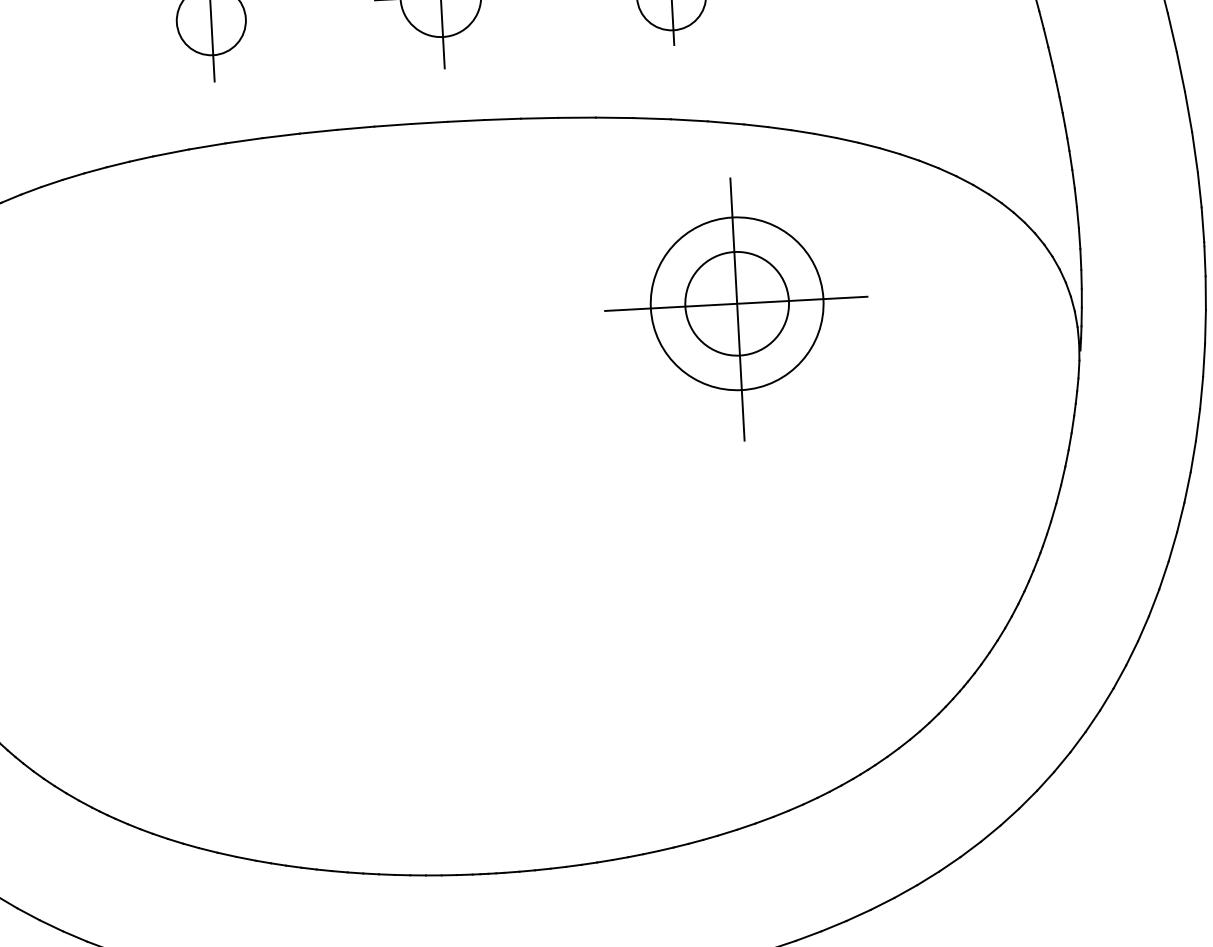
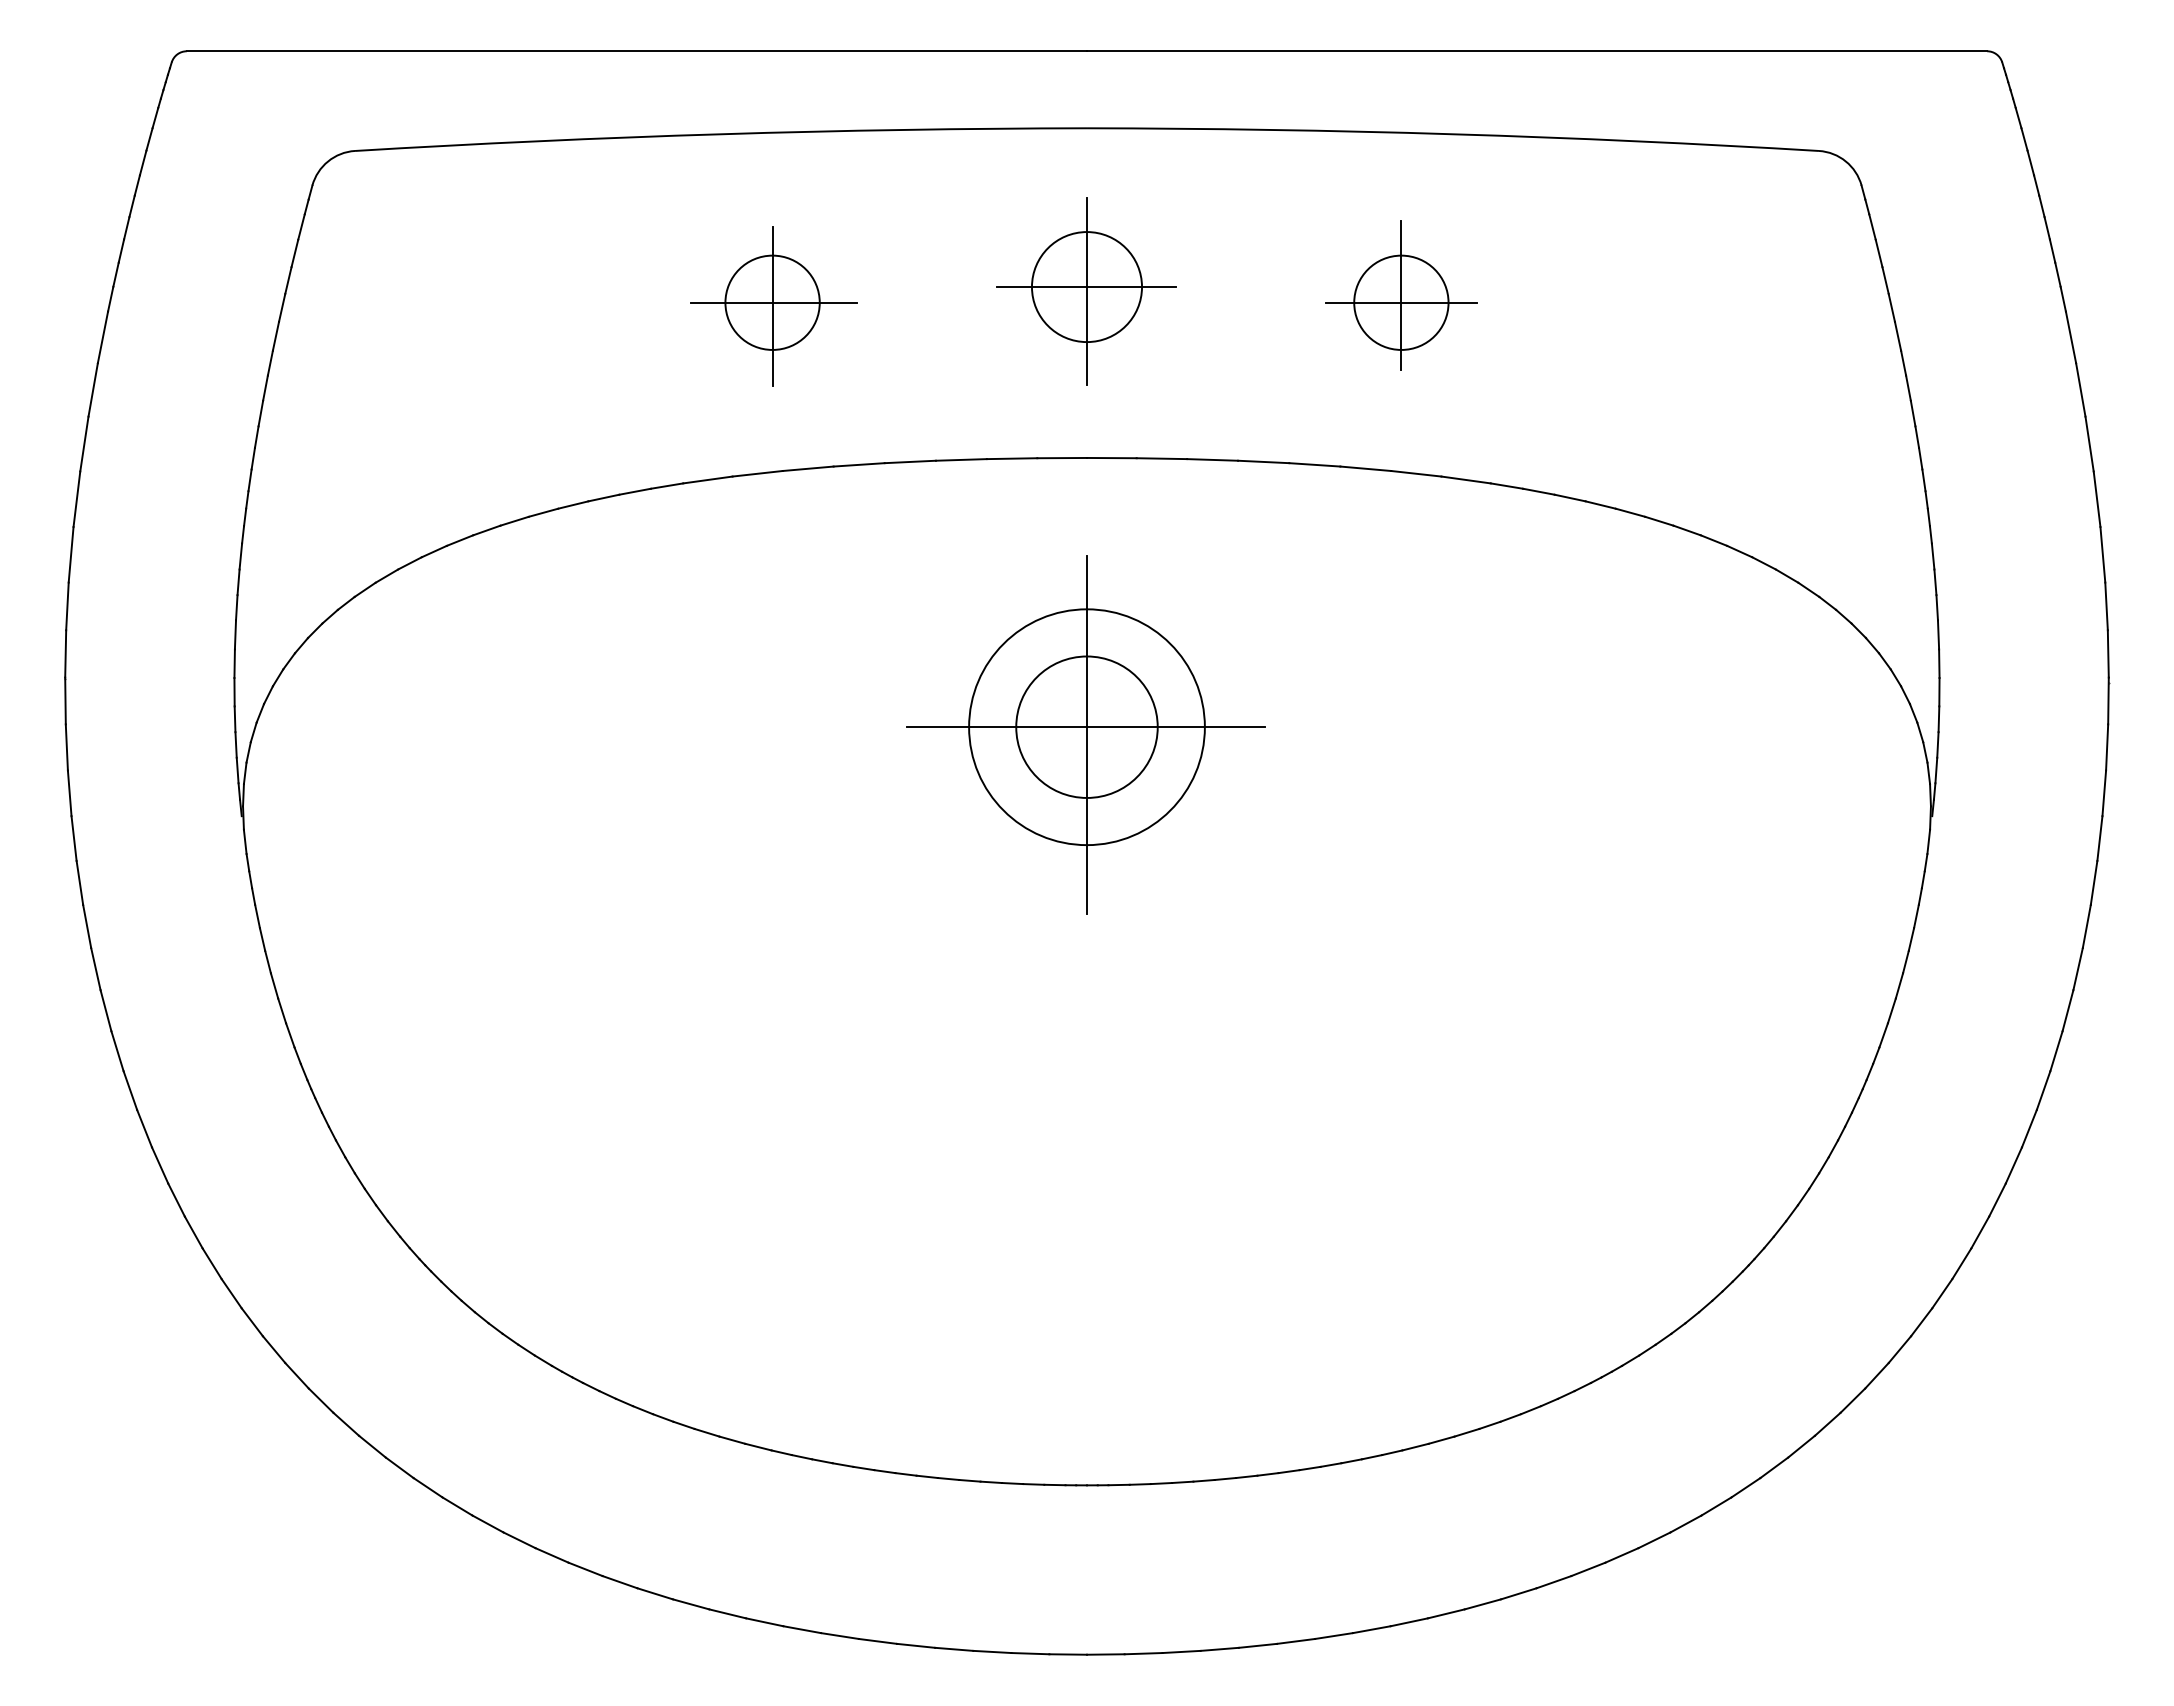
line: (212, 20) -> (773, 302), added
part: (736, 309) -> (1085, 734), moved

